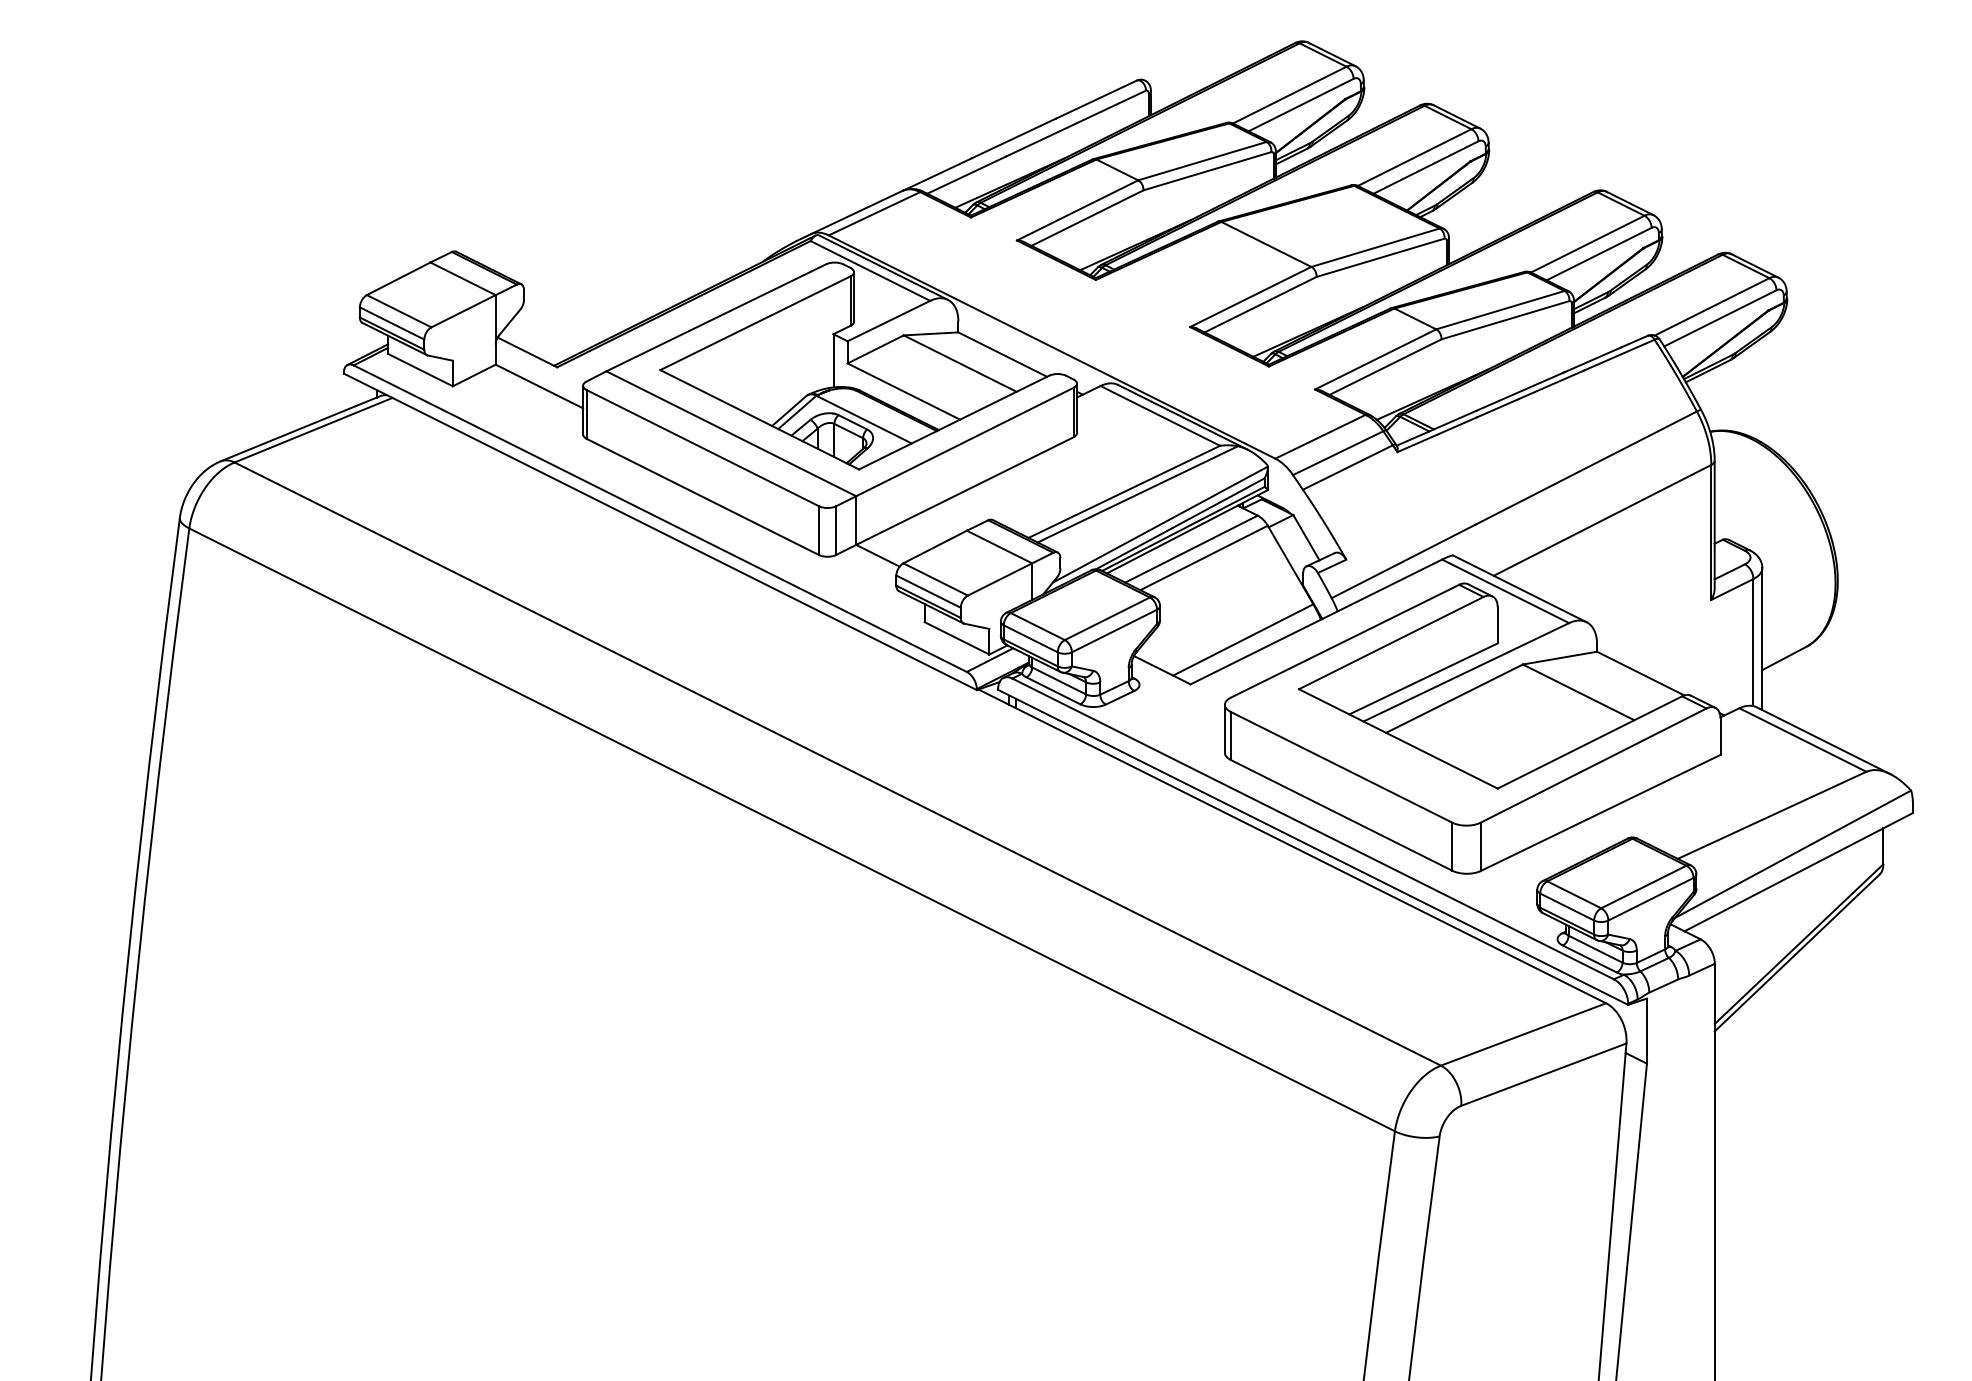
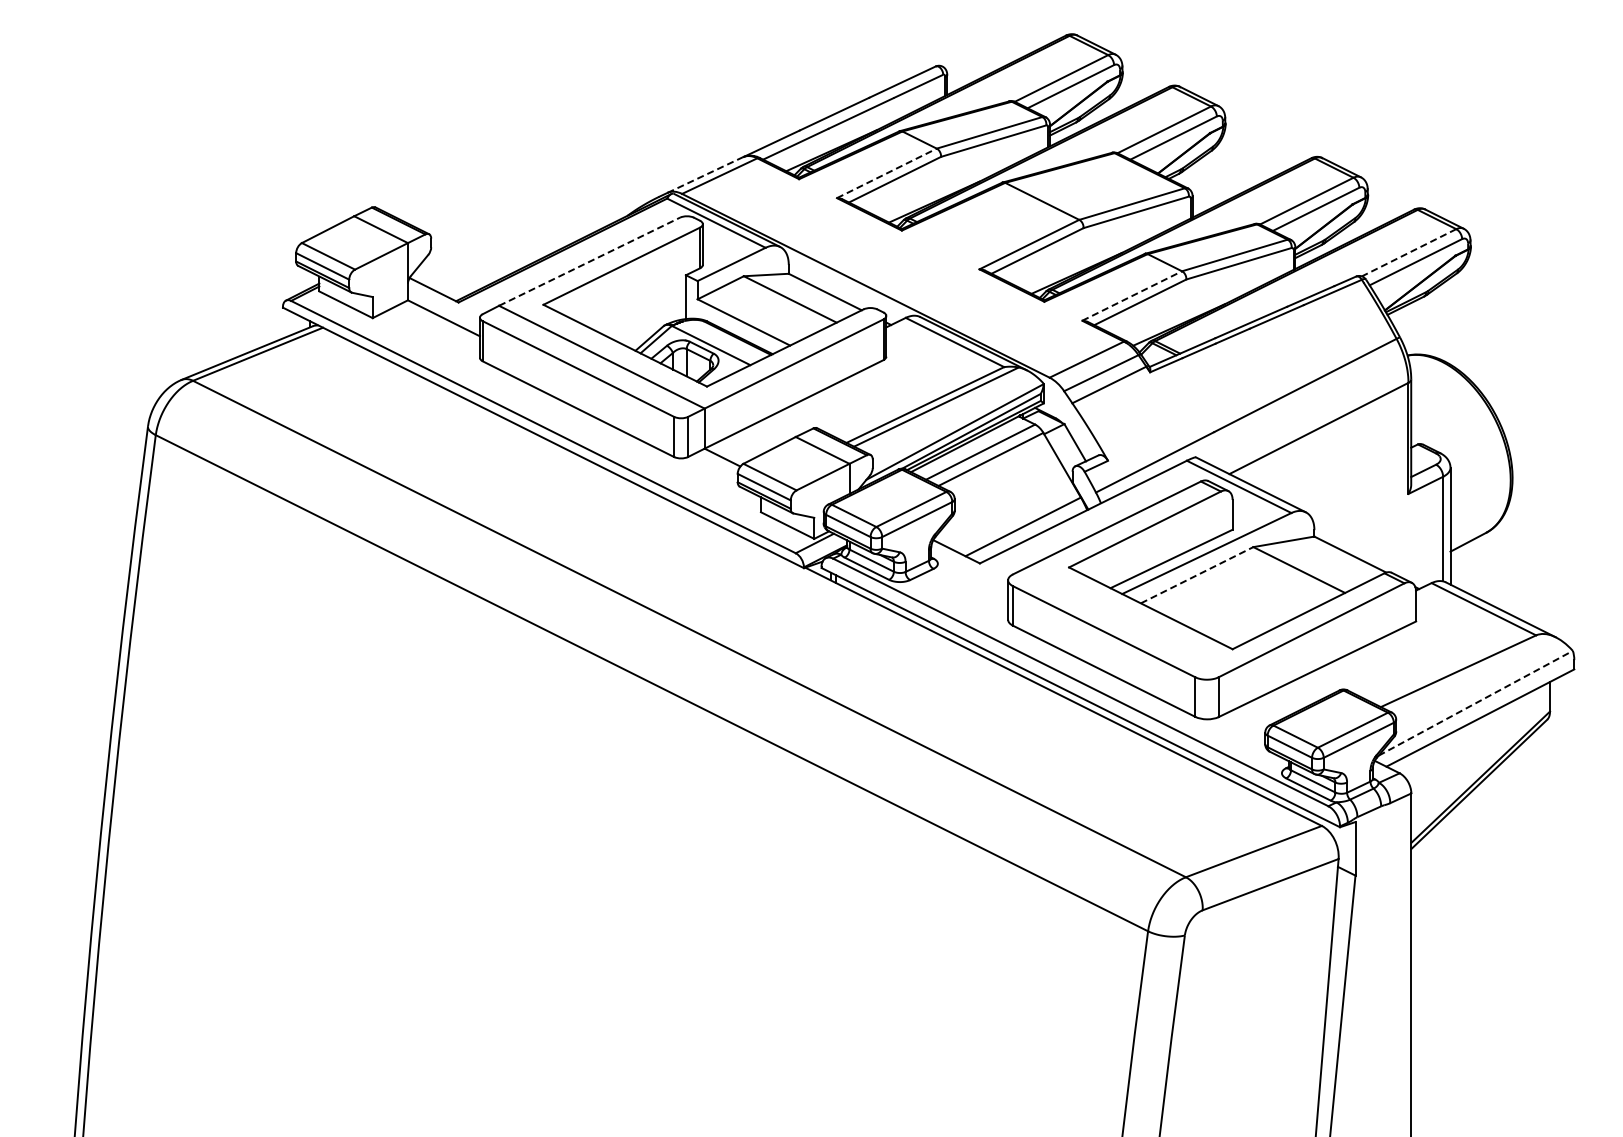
line: (1077, 210) -> (886, 173), solid -> dashed
line: (857, 213) -> (705, 175), solid -> dashed
line: (1712, 306) -> (1409, 252), solid -> dashed
line: (716, 317) -> (589, 261), solid -> dashed
line: (1376, 360) -> (1132, 296), solid -> dashed
line: (1454, 699) -> (1197, 575), solid -> dashed
line: (1793, 854) -> (1476, 703), solid -> dashed

